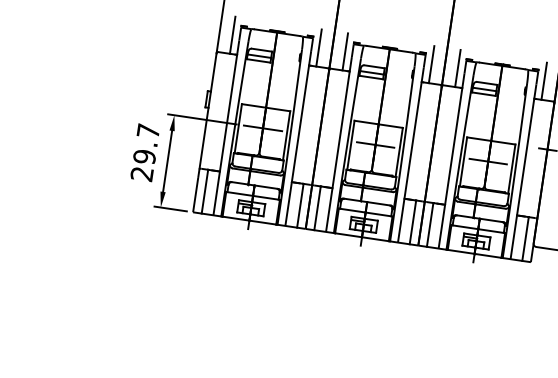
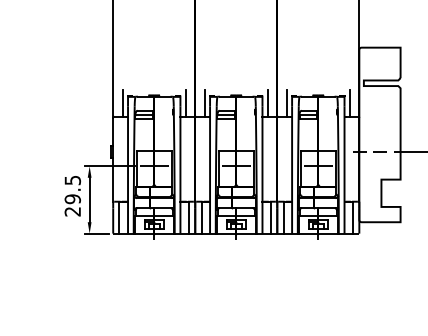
text: (148, 131) -> (72, 180), 29.7 -> 29.5

